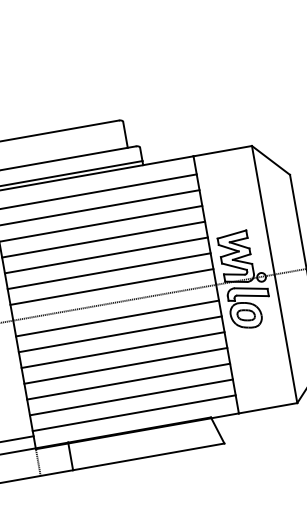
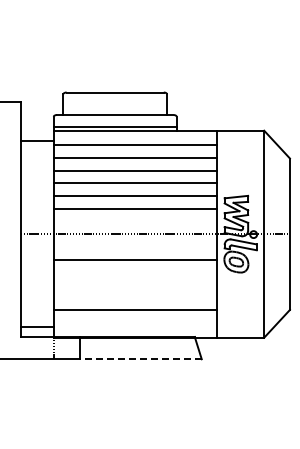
line: (111, 286) -> (135, 221), removed
line: (117, 318) -> (135, 246), removed
line: (123, 350) -> (135, 272), removed
line: (125, 366) -> (135, 285), removed
line: (128, 381) -> (135, 297), removed
line: (134, 413) -> (135, 323), removed
line: (148, 457) -> (140, 359), solid -> dashed

